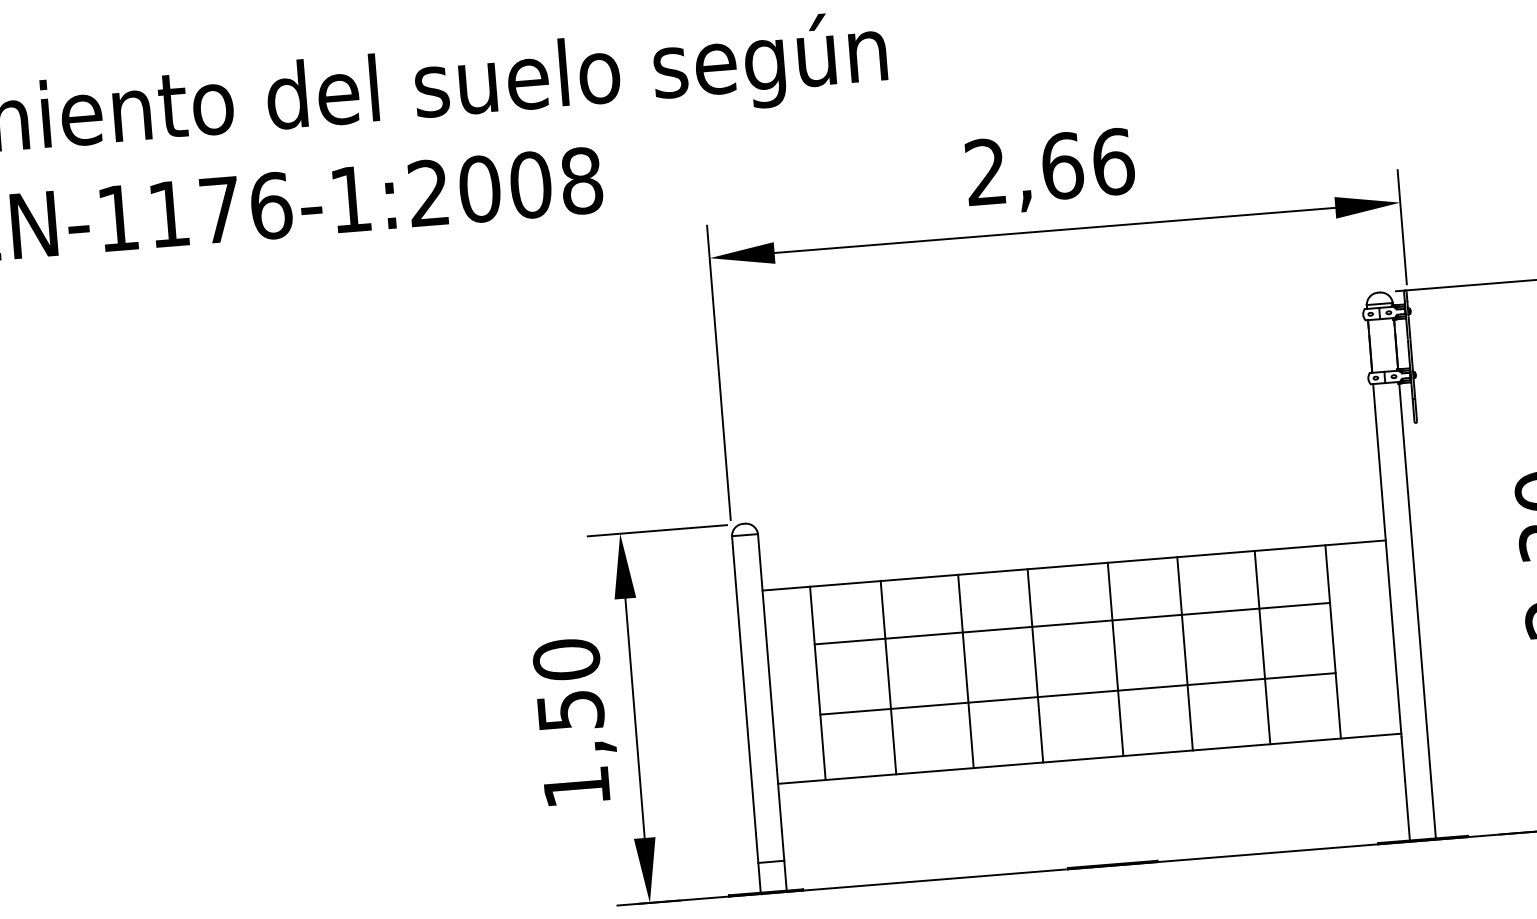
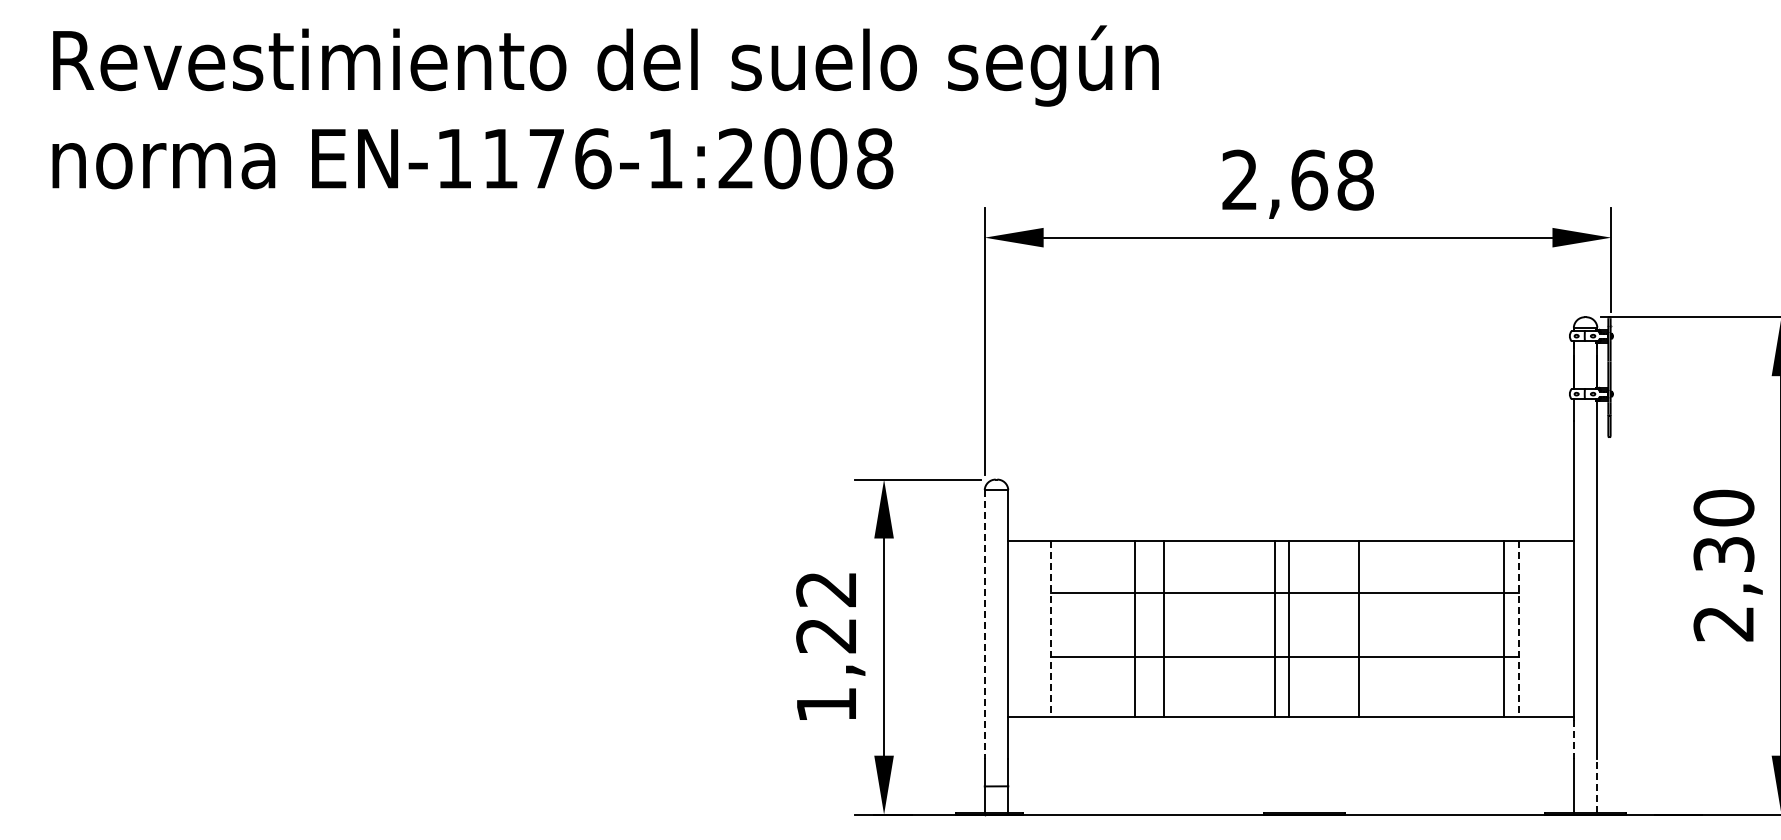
text: (1113, 161) -> (1355, 179), 2,66 -> 2,68
line: (1333, 641) -> (1519, 628), solid -> dashed
line: (1262, 647) -> (1503, 628), moved
line: (1184, 653) -> (1358, 628), moved
line: (1115, 659) -> (1288, 628), moved
line: (1035, 665) -> (1274, 628), moved
line: (965, 671) -> (1134, 628), moved
line: (888, 677) -> (1163, 628), moved
line: (817, 682) -> (1051, 628), solid -> dashed
line: (743, 684) -> (984, 624), solid -> dashed
text: (568, 685) -> (826, 612), 1,50 -> 1,22
line: (1403, 759) -> (1573, 739), solid -> dashed
line: (1433, 808) -> (1597, 786), solid -> dashed

